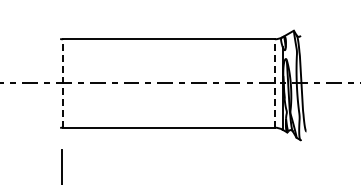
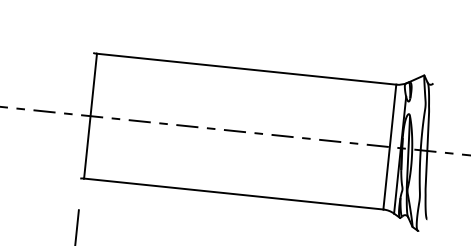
line: (62, 82) -> (90, 114), dashed -> solid
line: (274, 82) -> (389, 145), dashed -> solid

